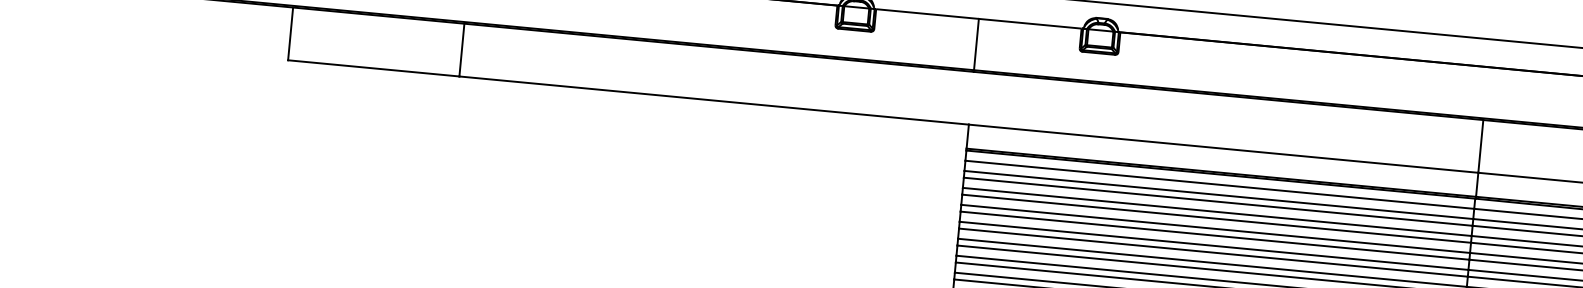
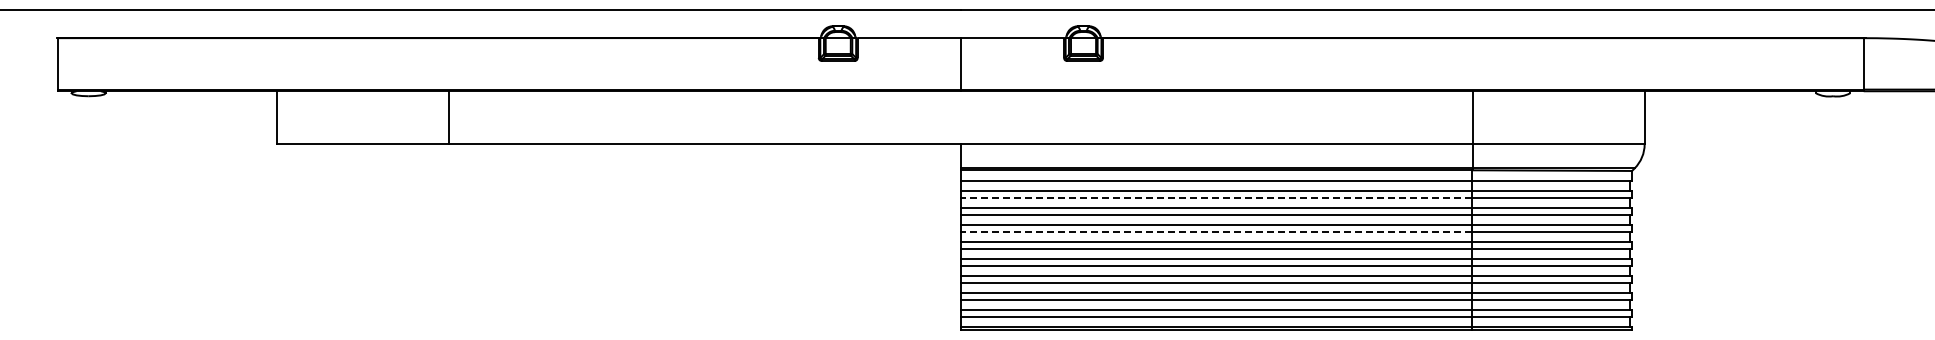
line: (1218, 201) -> (1216, 197), solid -> dashed
line: (1215, 235) -> (1216, 231), solid -> dashed

